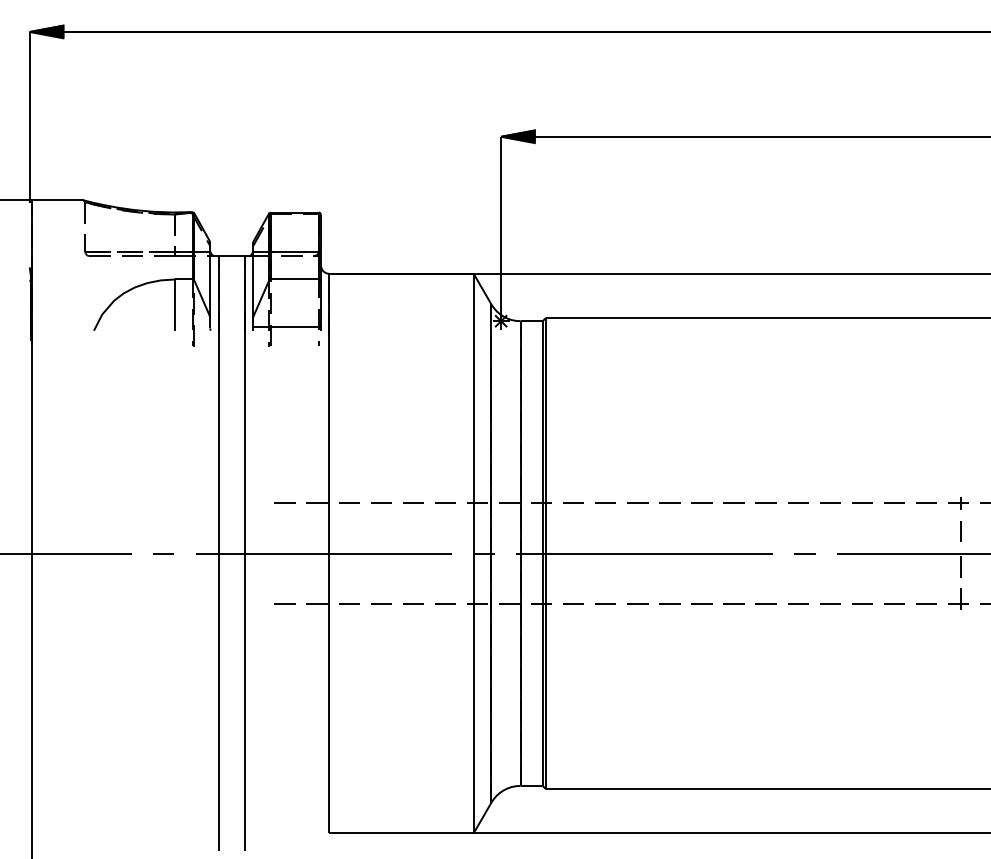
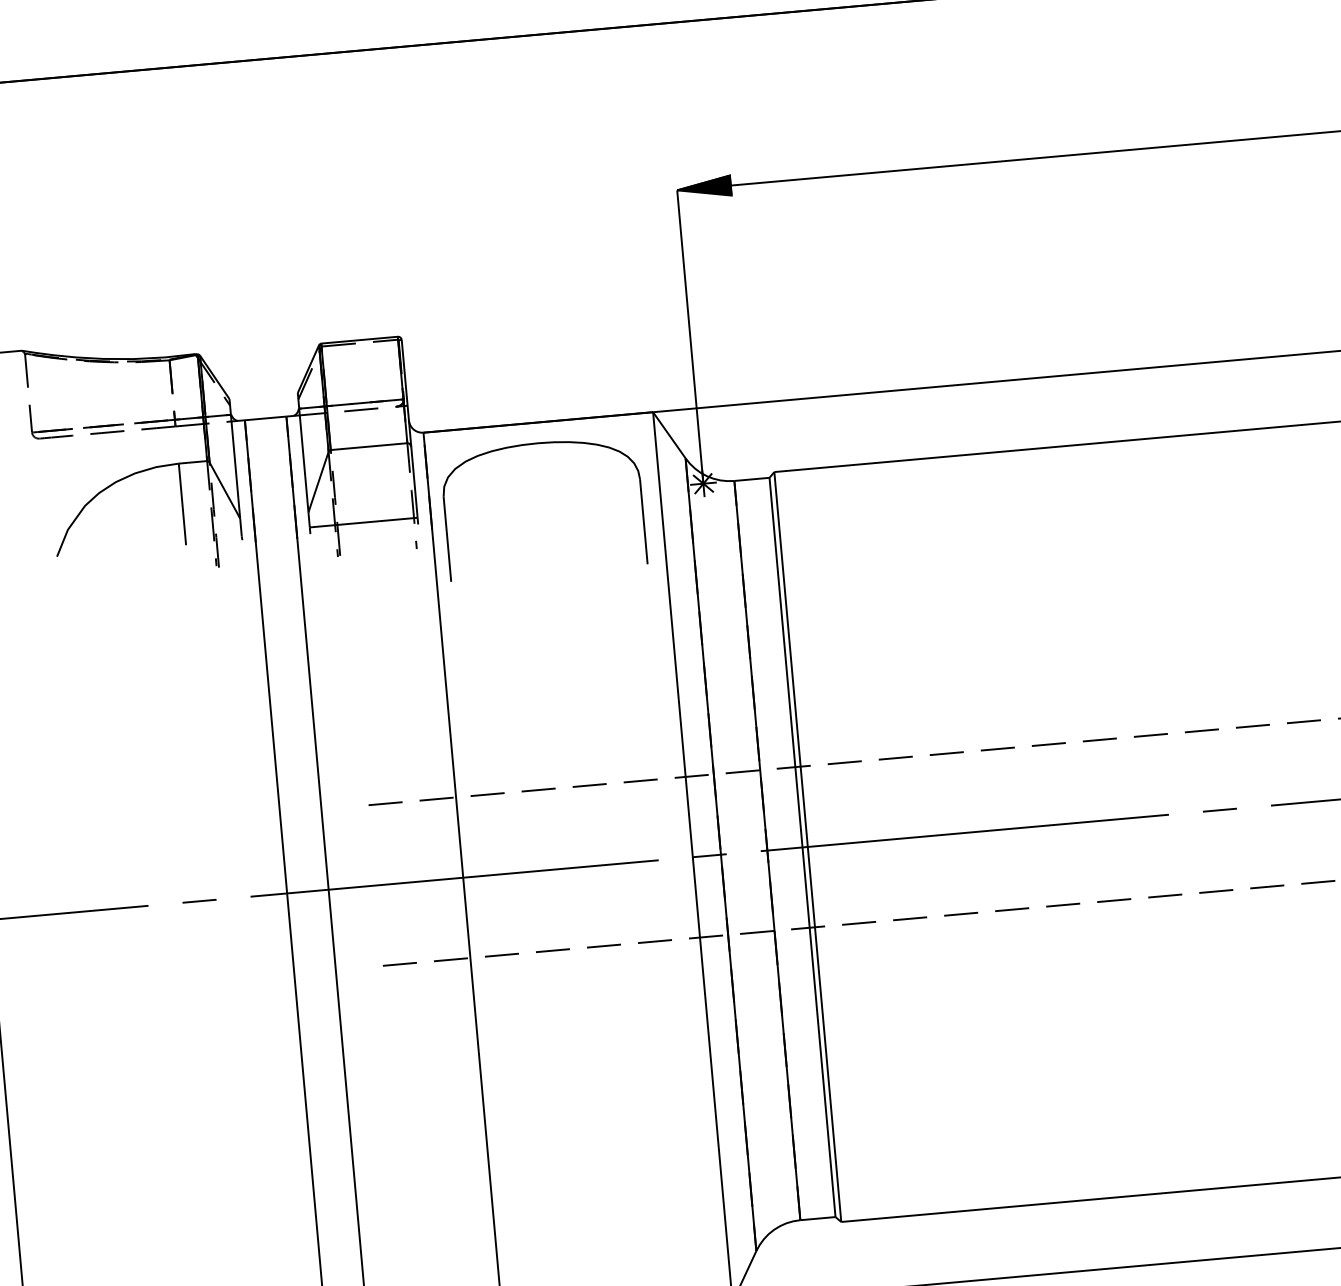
part: (399, 287) -> (536, 444), added

